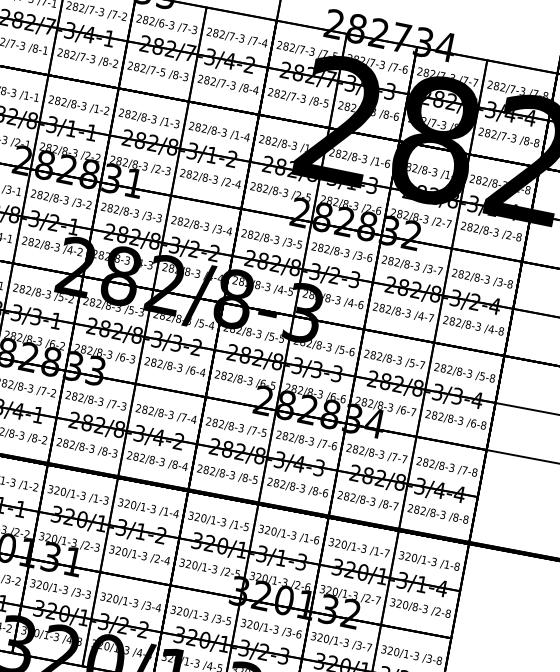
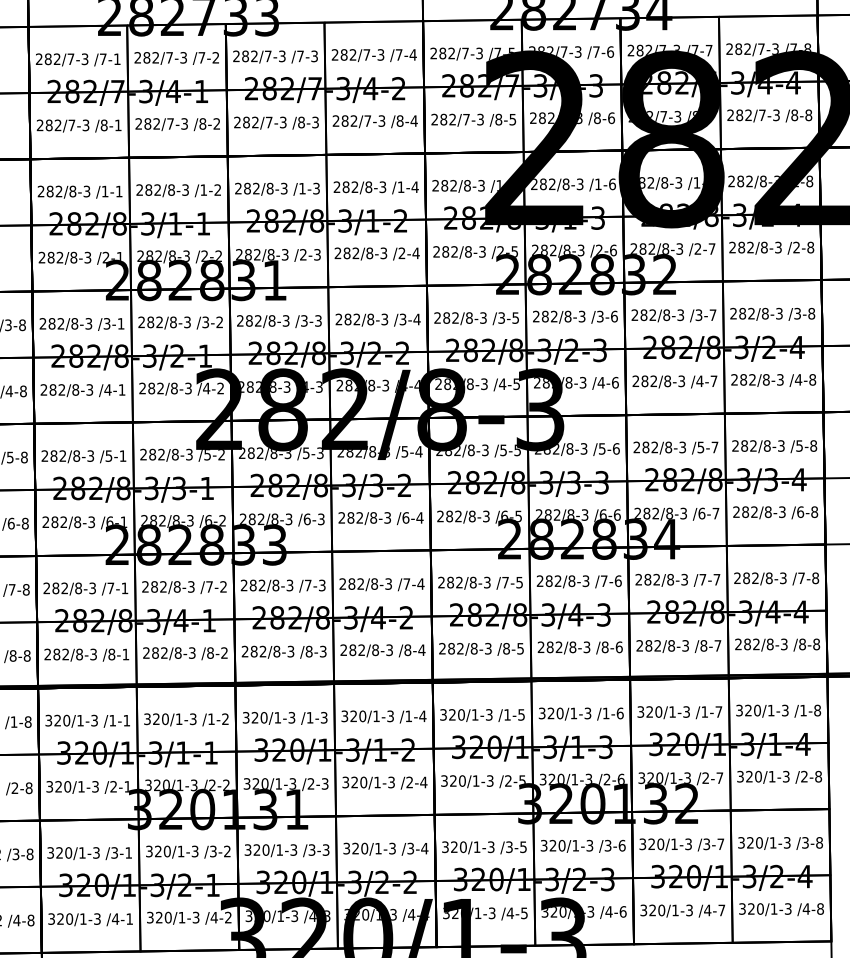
text: (161, 23) -> (267, 56), 282/6-3 -> 282/7-3
text: (163, 71) -> (283, 121), 282/7-5 -> 282/7-3
text: (414, 606) -> (771, 776), 320/8-3 -> 320/1-3

